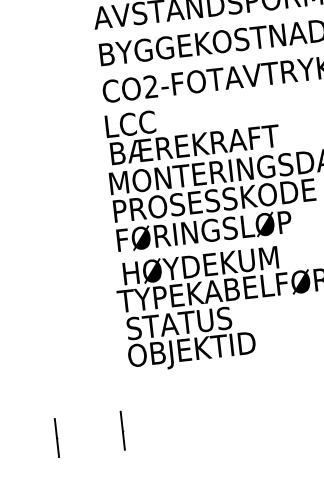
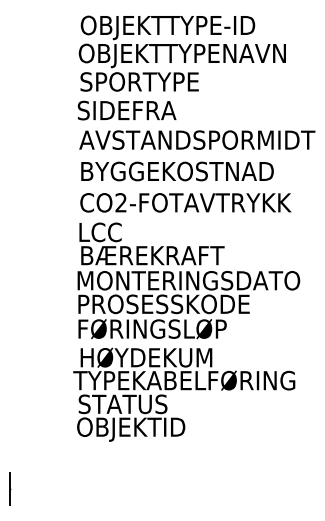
line: (123, 429) -> (66, 488), removed

